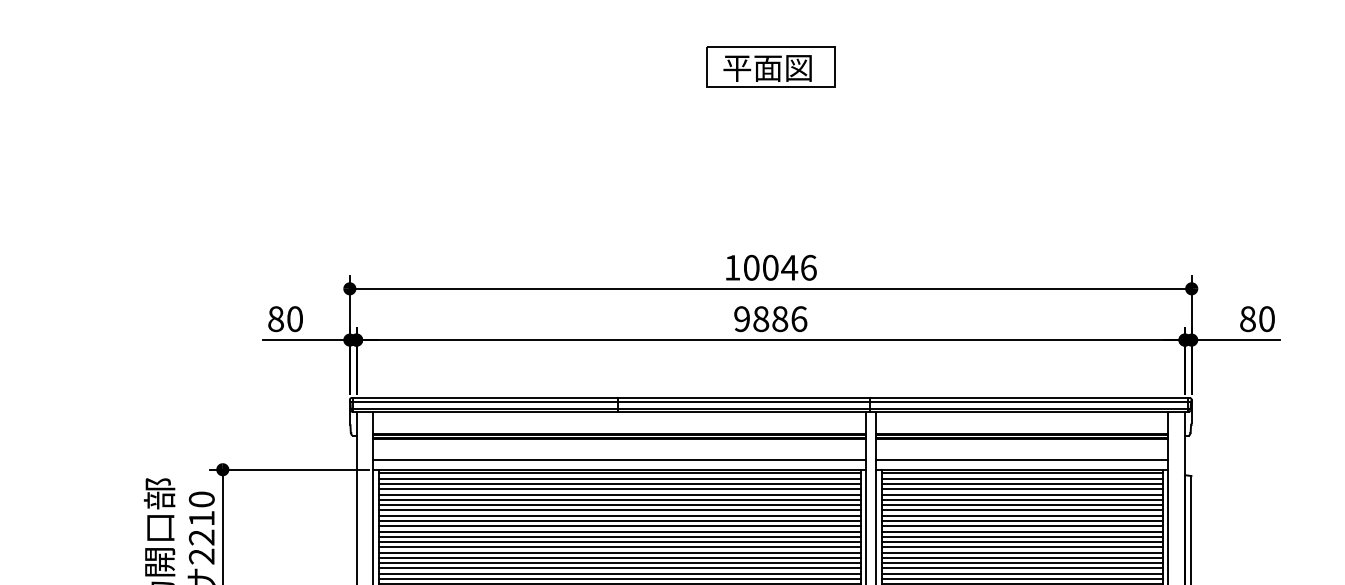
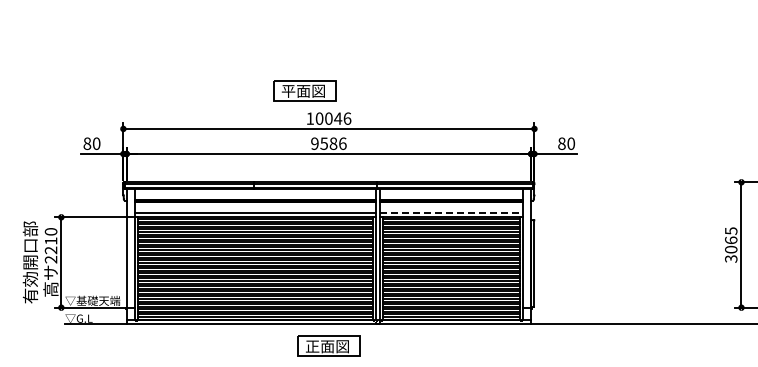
part: (769, 66) -> (304, 90), moved
text: (761, 318) -> (324, 143), 9886 -> 9586
line: (1023, 459) -> (452, 212), solid -> dashed

